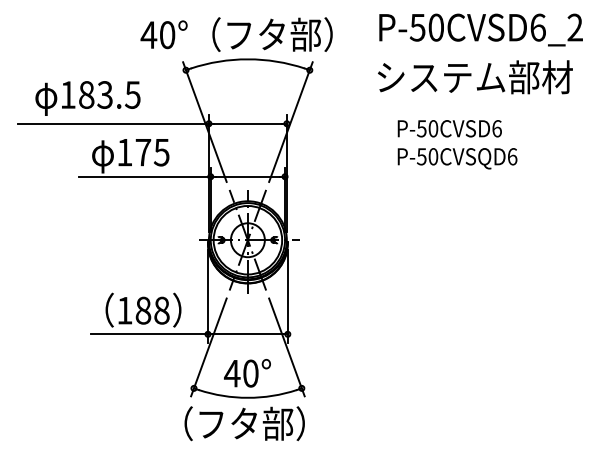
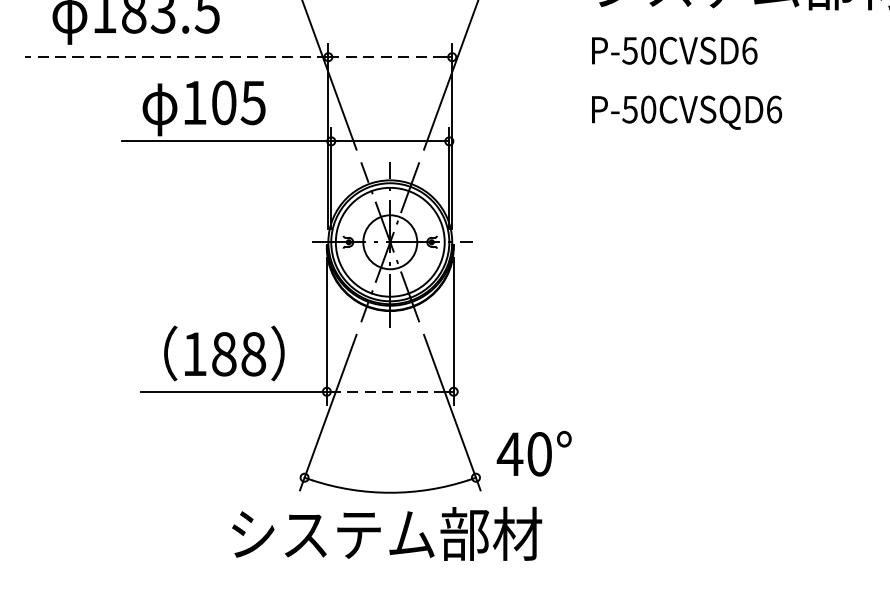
line: (112, 123) -> (175, 56), solid -> dashed
line: (247, 123) -> (389, 56), solid -> dashed
text: (449, 128) -> (674, 50), moved
text: (143, 152) -> (224, 102), 175 -> 105
text: (457, 158) -> (686, 112), moved
line: (247, 334) -> (389, 392), solid -> dashed
text: (247, 373) -> (534, 454), moved
text: (245, 423) -> (386, 533), （フタ部） -> システム部材

